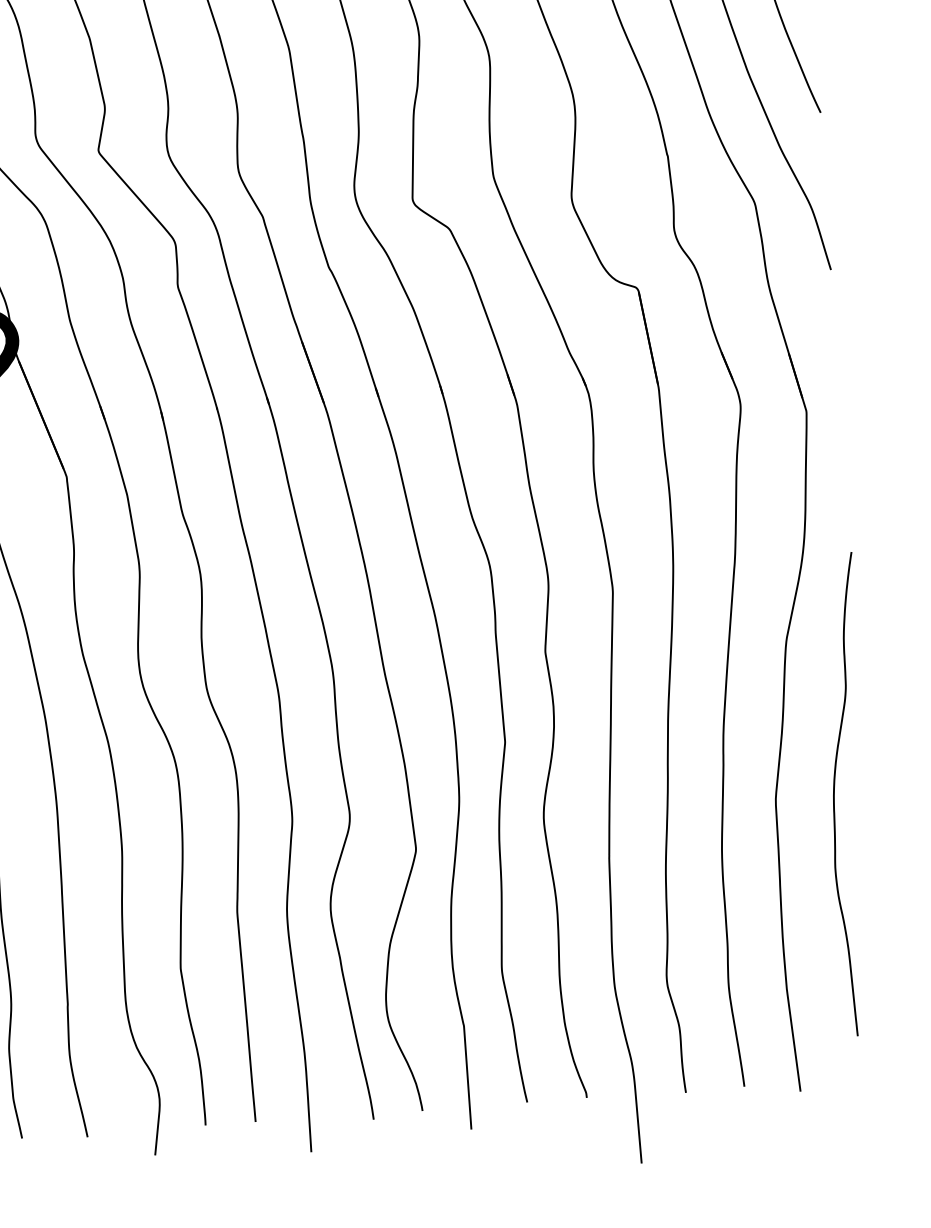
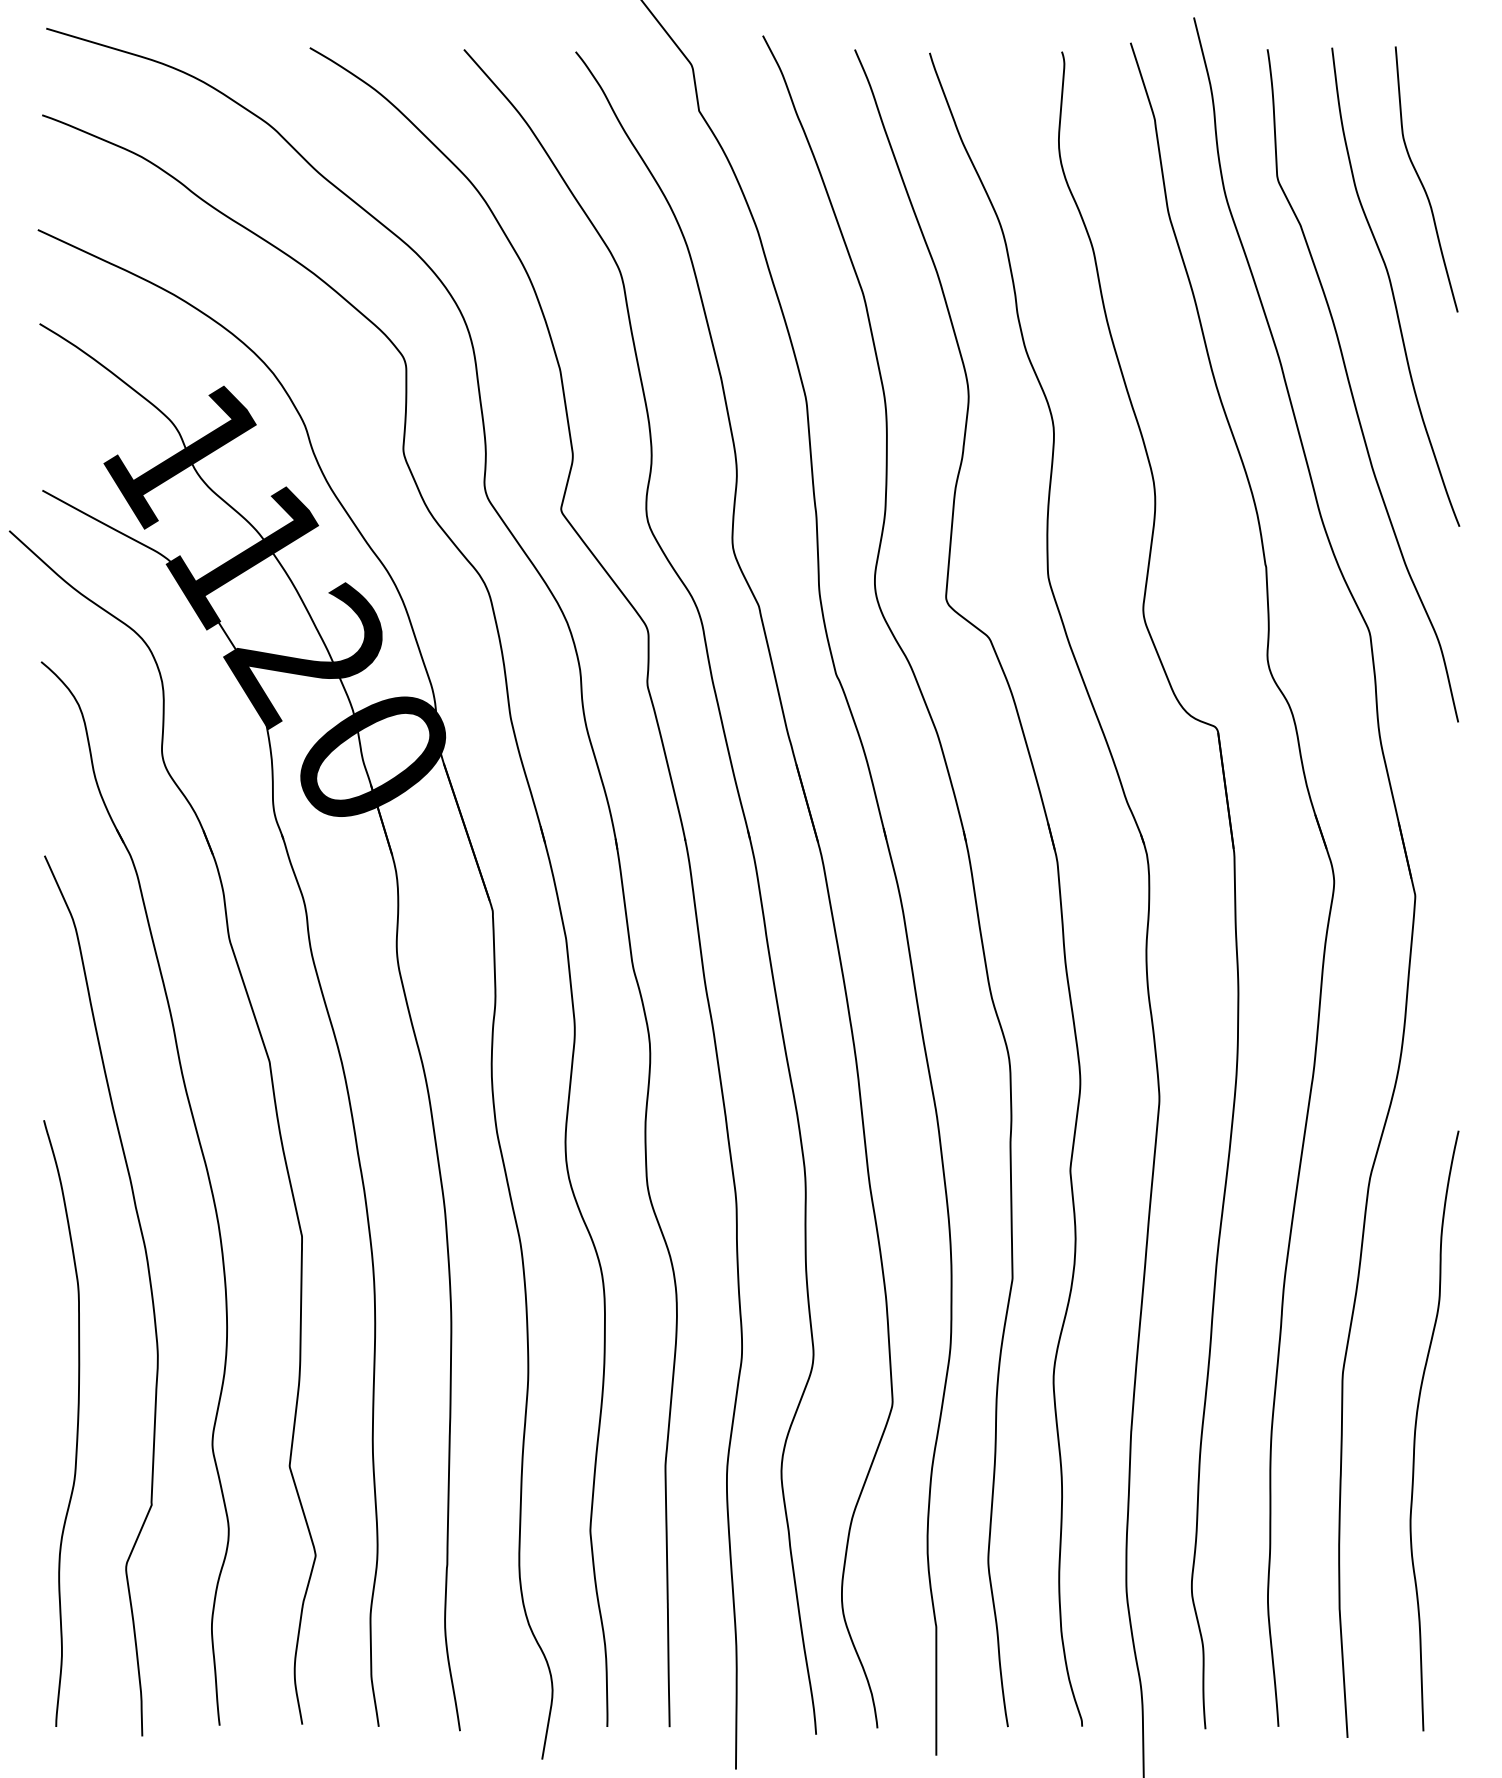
curve: (834, 795) -> (1416, 1430), moved

